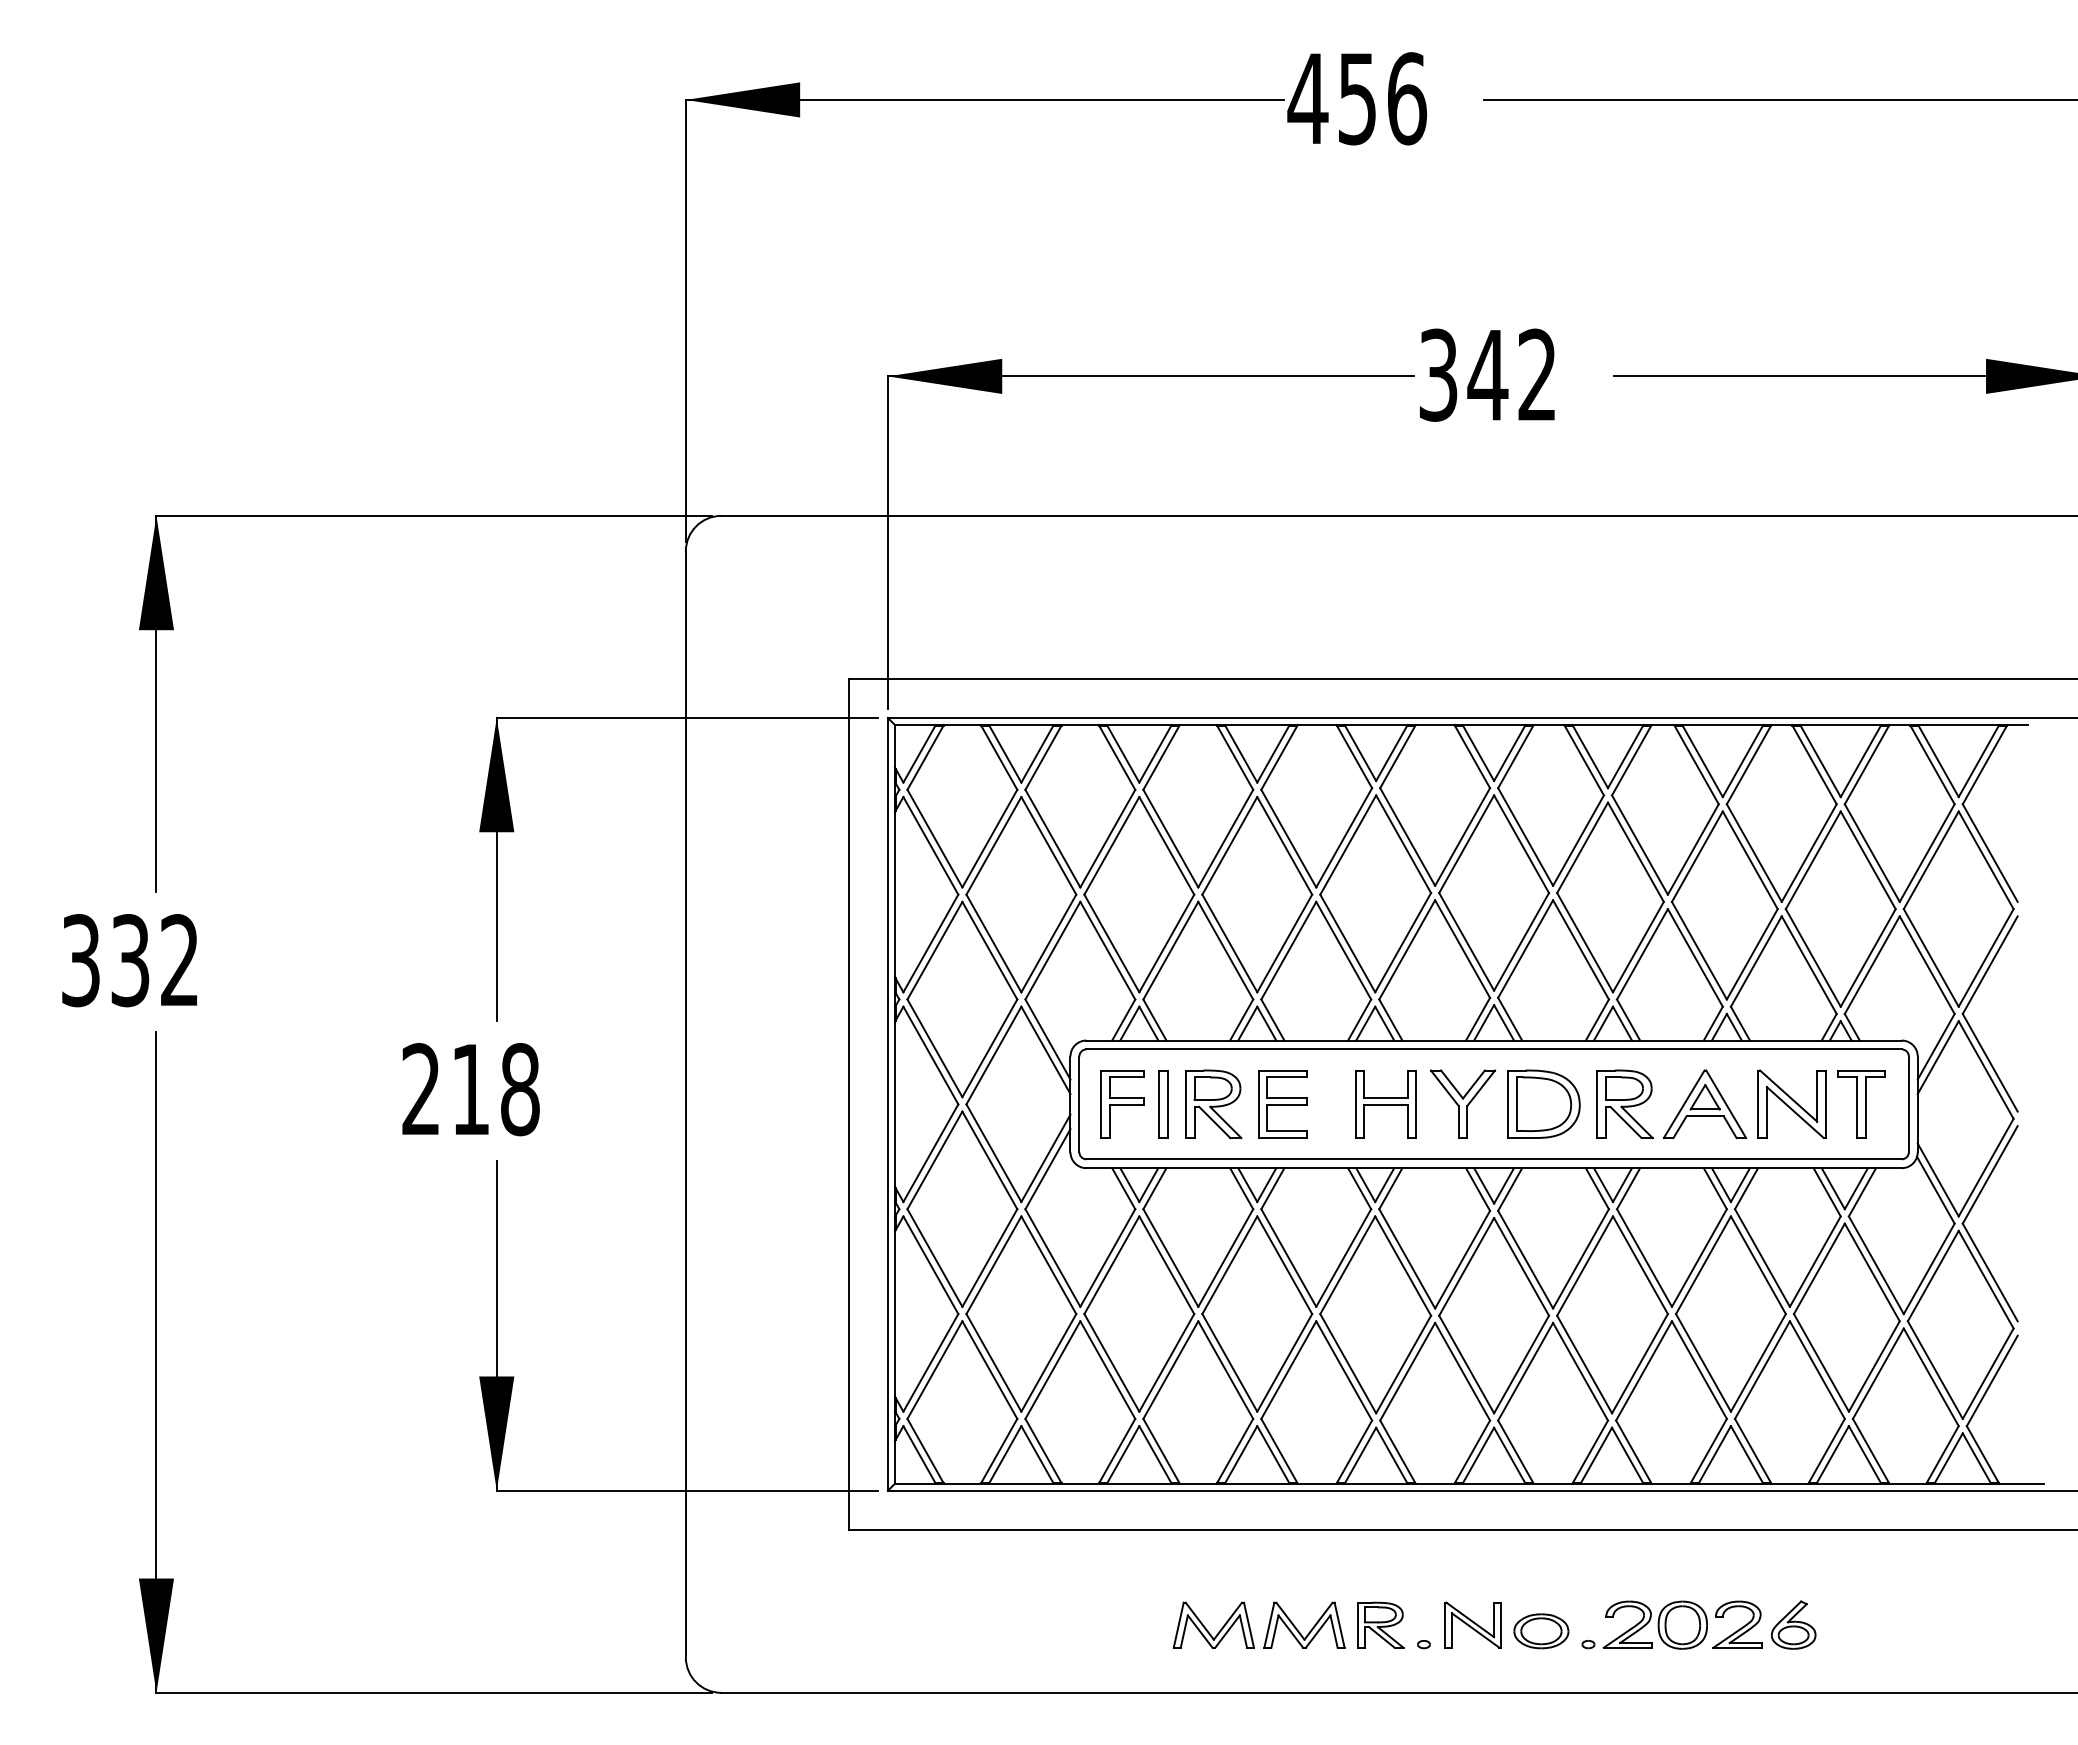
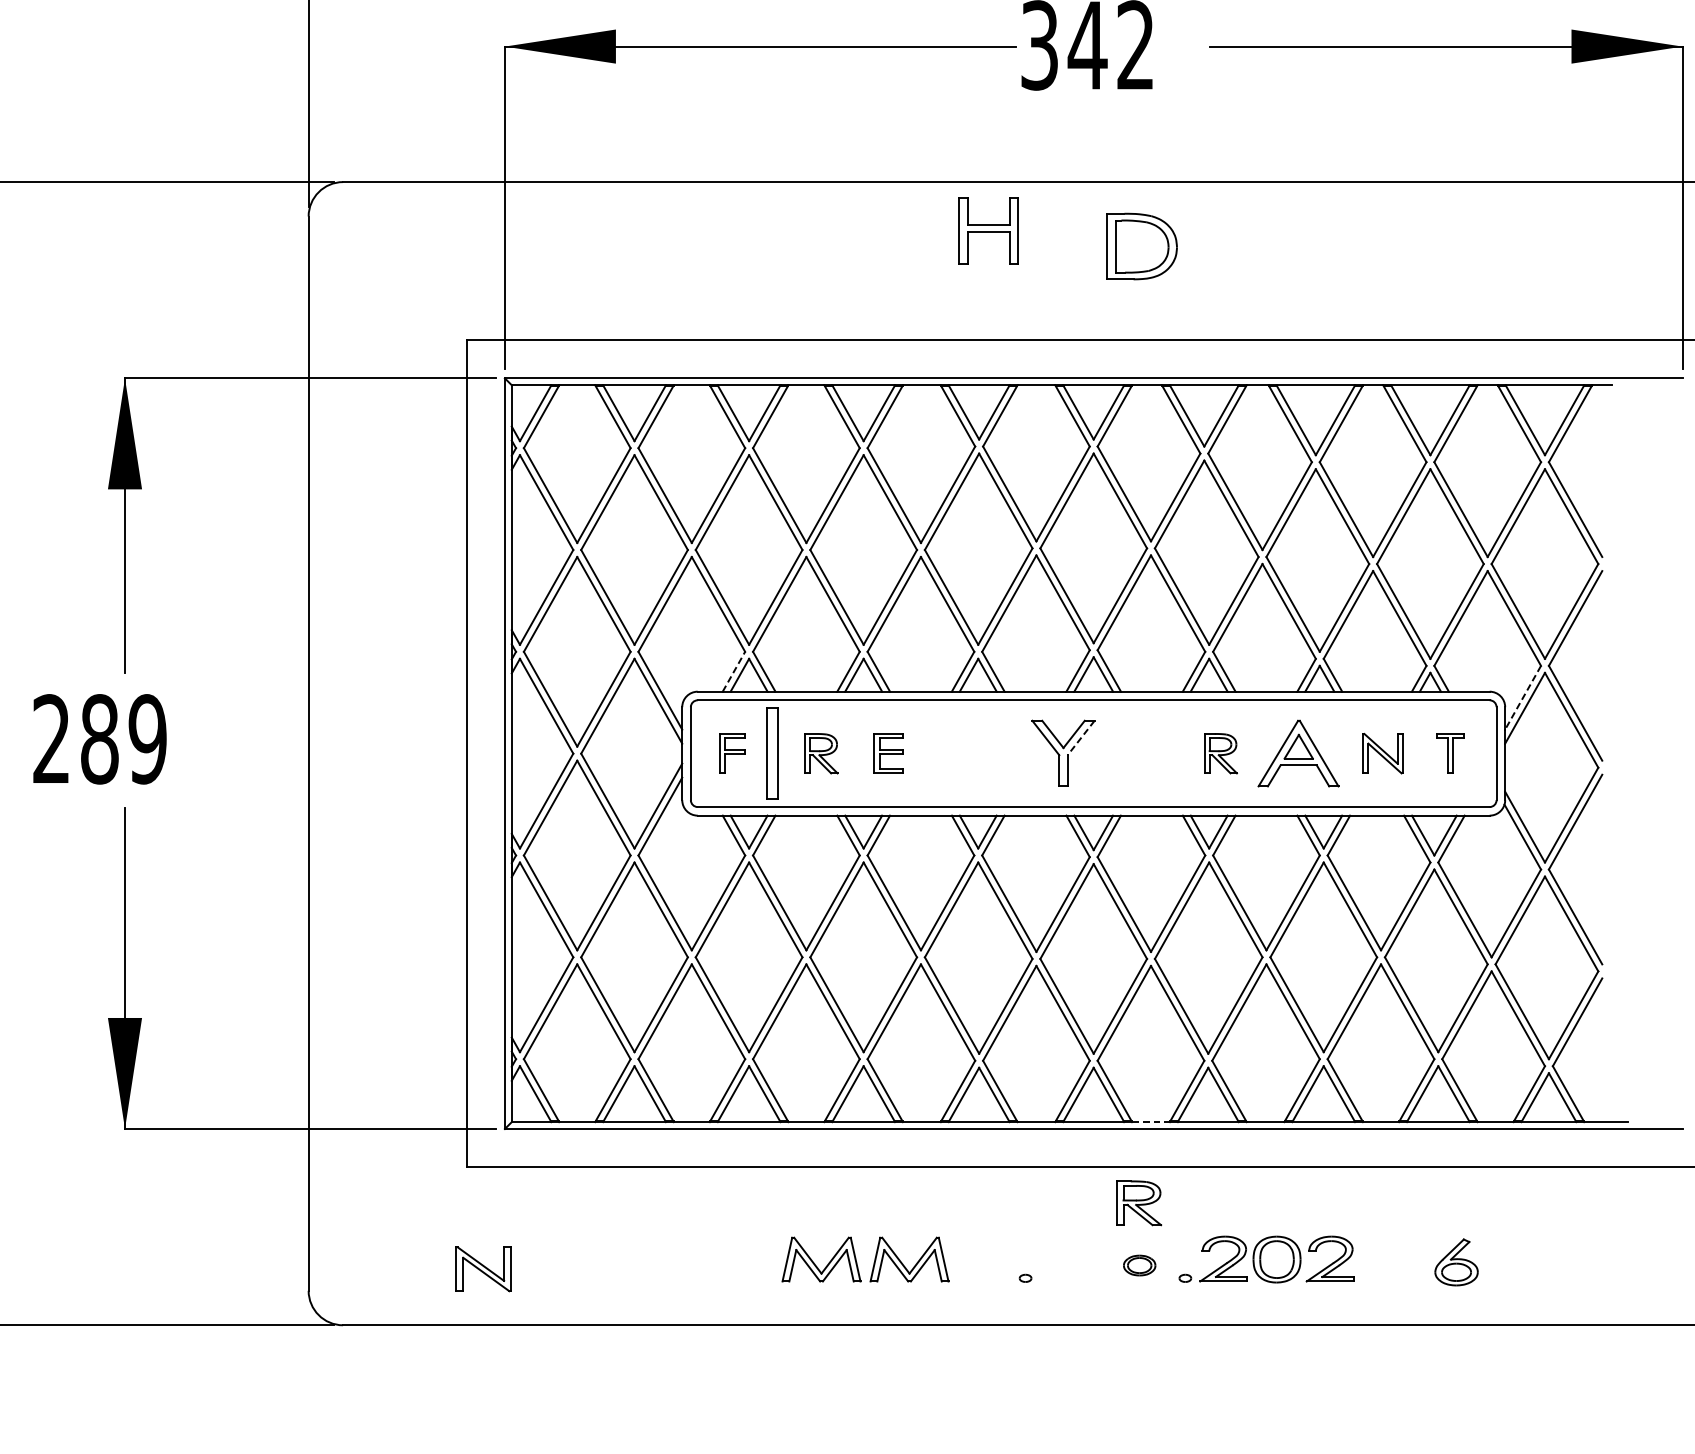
line: (1123, 1020) -> (733, 672), solid -> dashed
line: (1936, 1046) -> (1523, 697), solid -> dashed
line: (1480, 1088) -> (1080, 738), solid -> dashed
text: (495, 1089) -> (123, 739), 218 -> 289
part: (1543, 1103) -> (1141, 245), moved
part: (1122, 1104) -> (732, 753), size x0.6
part: (1163, 1104) -> (772, 753), size x1.4
part: (1213, 1104) -> (821, 753), size x0.6
part: (1282, 1104) -> (888, 753), size x0.6
part: (1385, 1104) -> (988, 231), moved
part: (1624, 1104) -> (1220, 753), size x0.6
part: (1791, 1104) -> (1382, 753), size x0.6
part: (1861, 1104) -> (1450, 753), size x0.6
line: (1553, 1483) -> (1151, 1121), solid -> dashed
part: (1380, 1624) -> (1138, 1202), moved
part: (1472, 1624) -> (483, 1268), moved
part: (1793, 1624) -> (1456, 1261), moved
part: (1541, 1631) -> (1139, 1265), size x0.6

